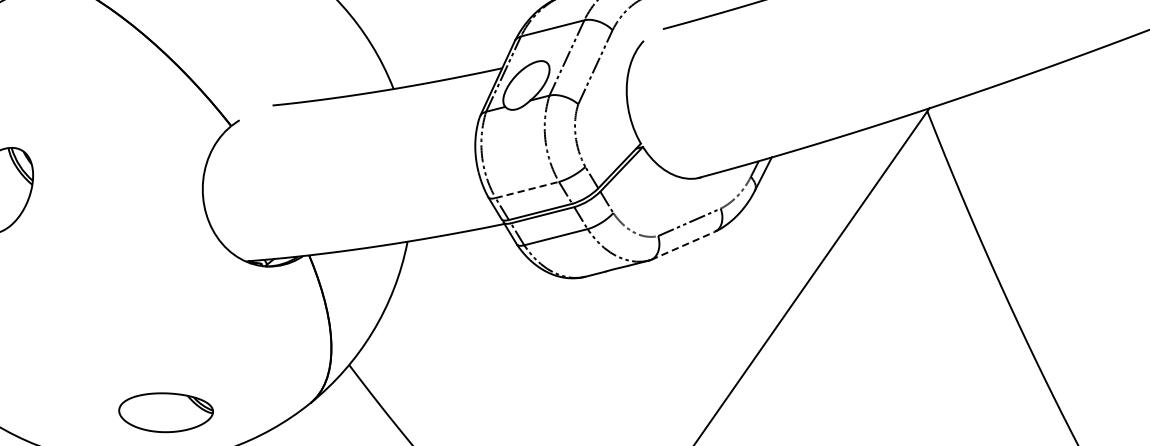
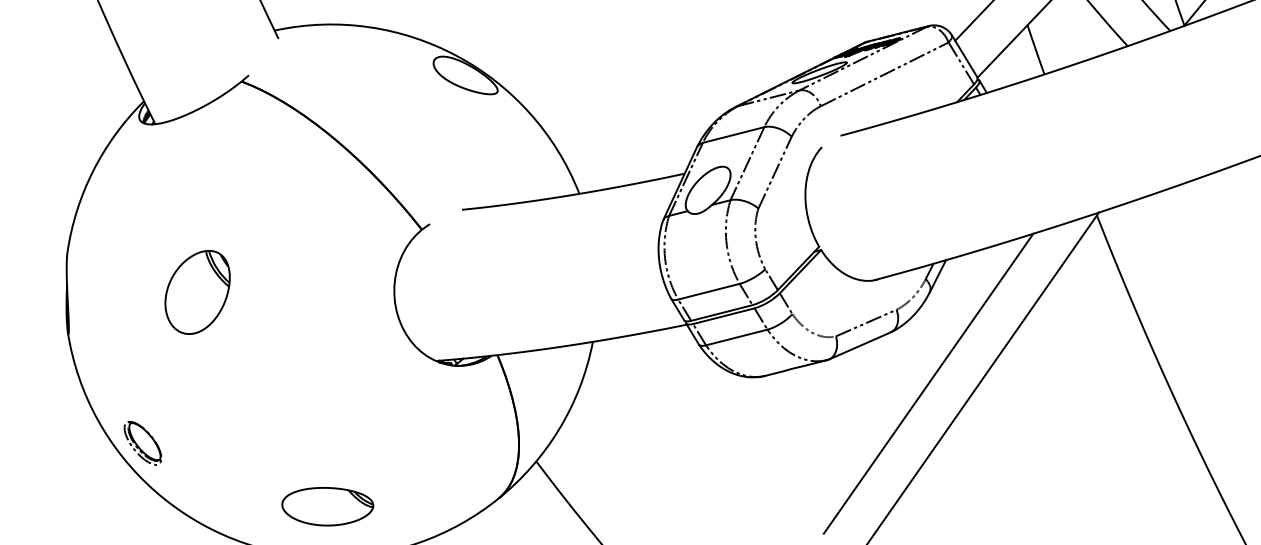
line: (526, 189) -> (708, 291), dashed -> solid
line: (682, 245) -> (859, 345), dashed -> solid
line: (753, 284) -> (928, 383), added
part: (165, 412) -> (327, 506), moved

